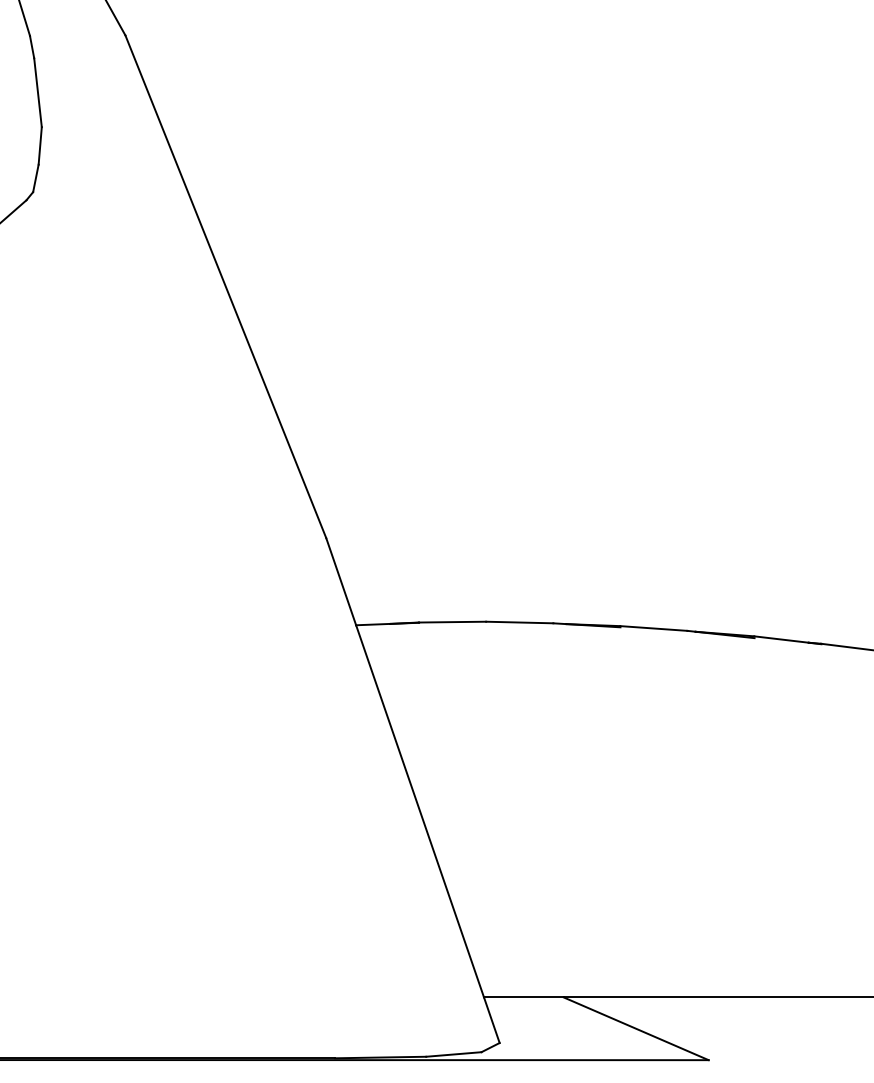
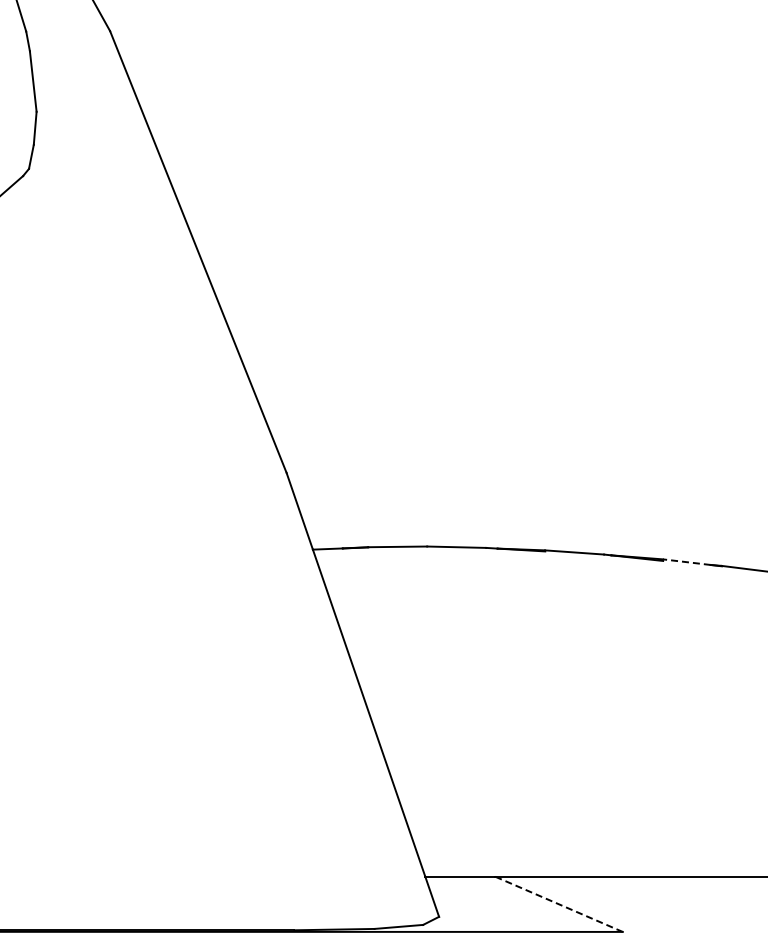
line: (781, 639) -> (686, 562), solid -> dashed
line: (636, 1028) -> (559, 904), solid -> dashed

